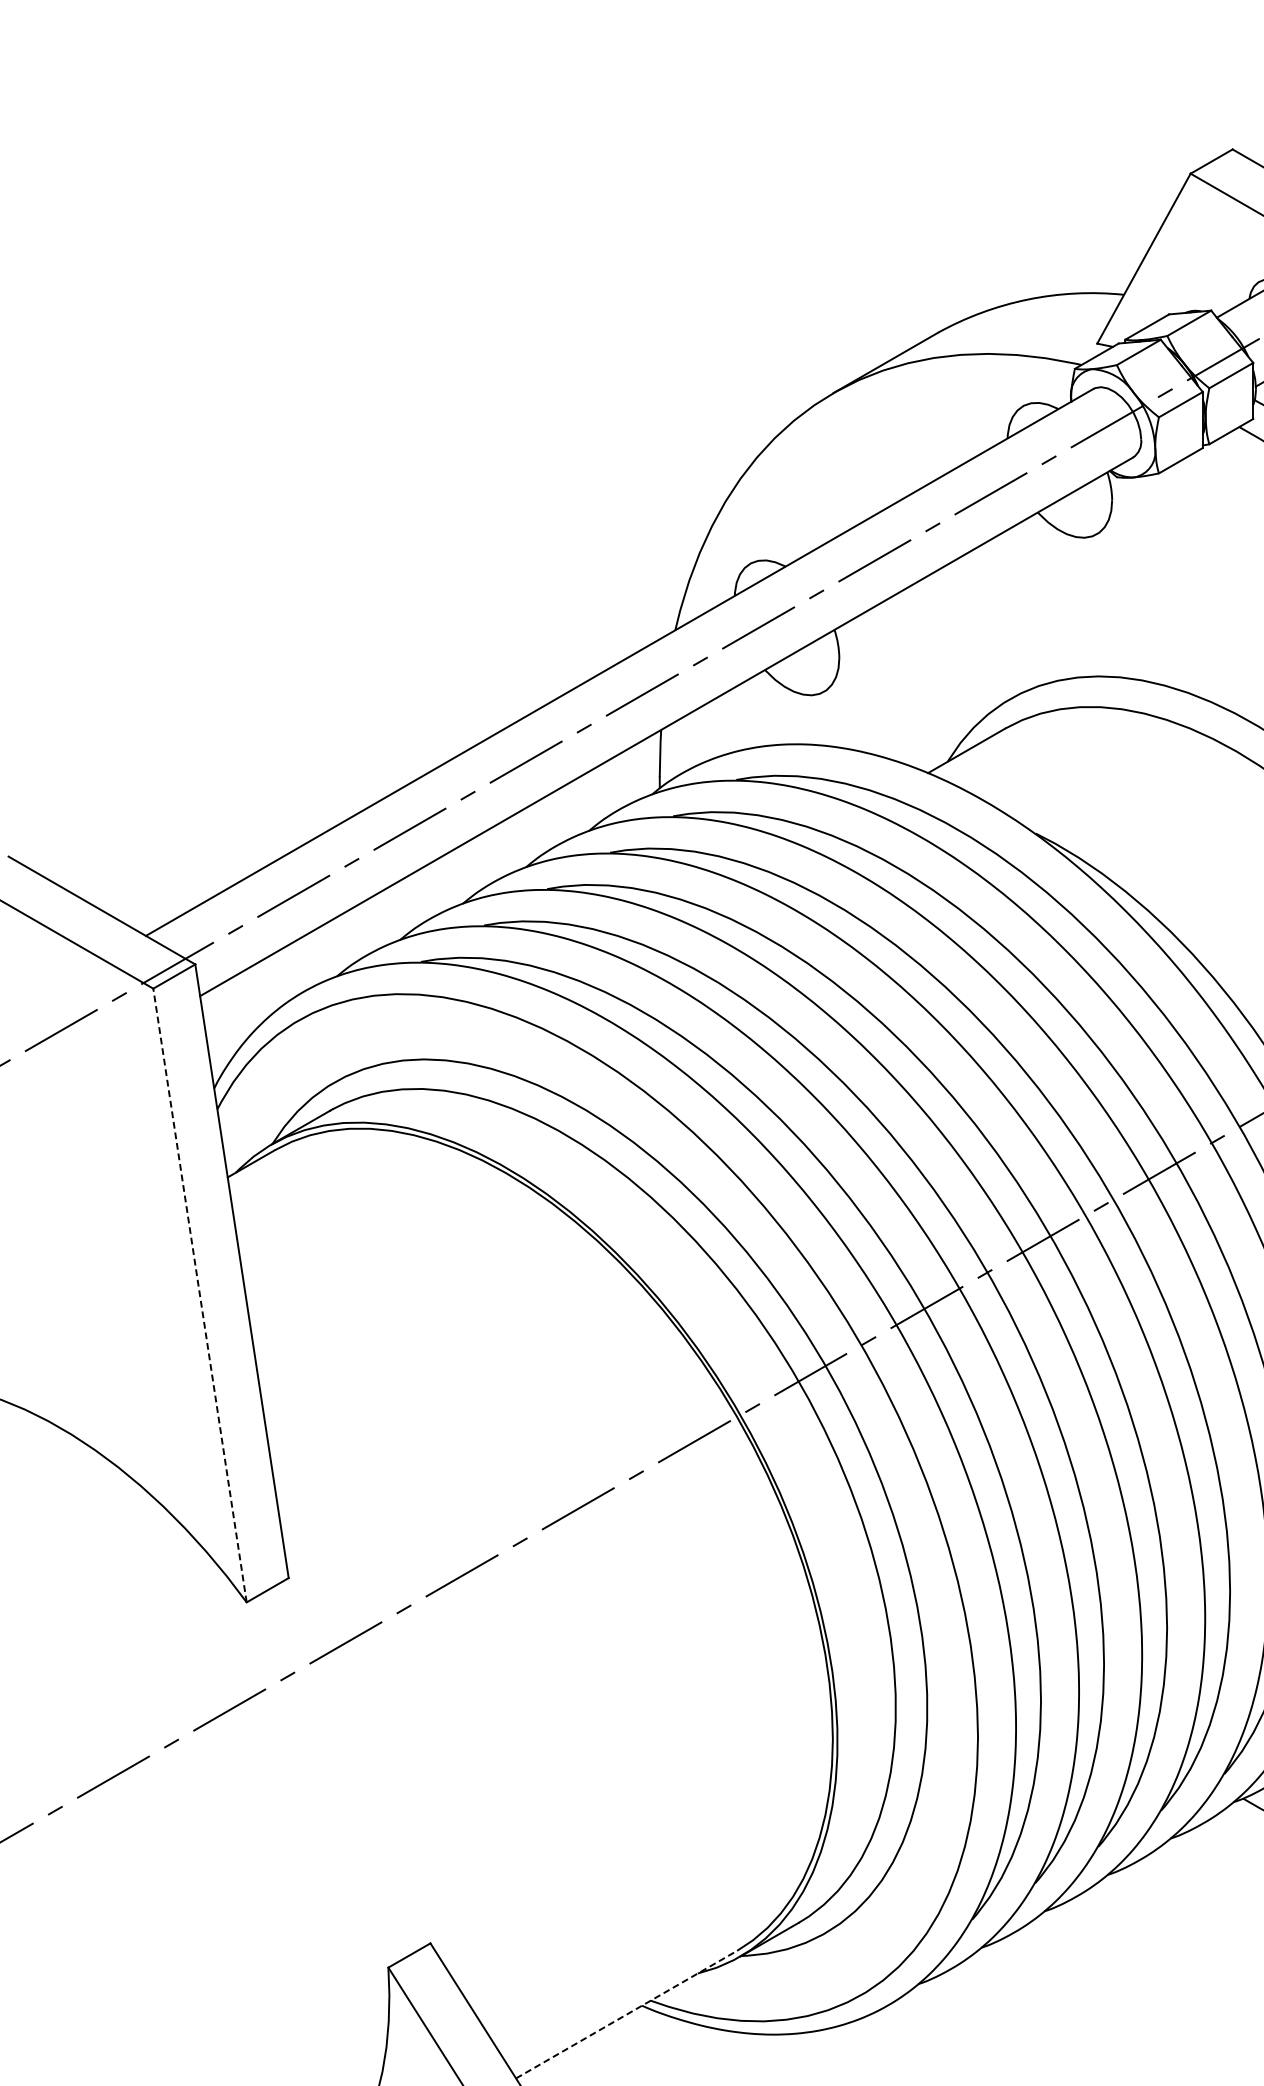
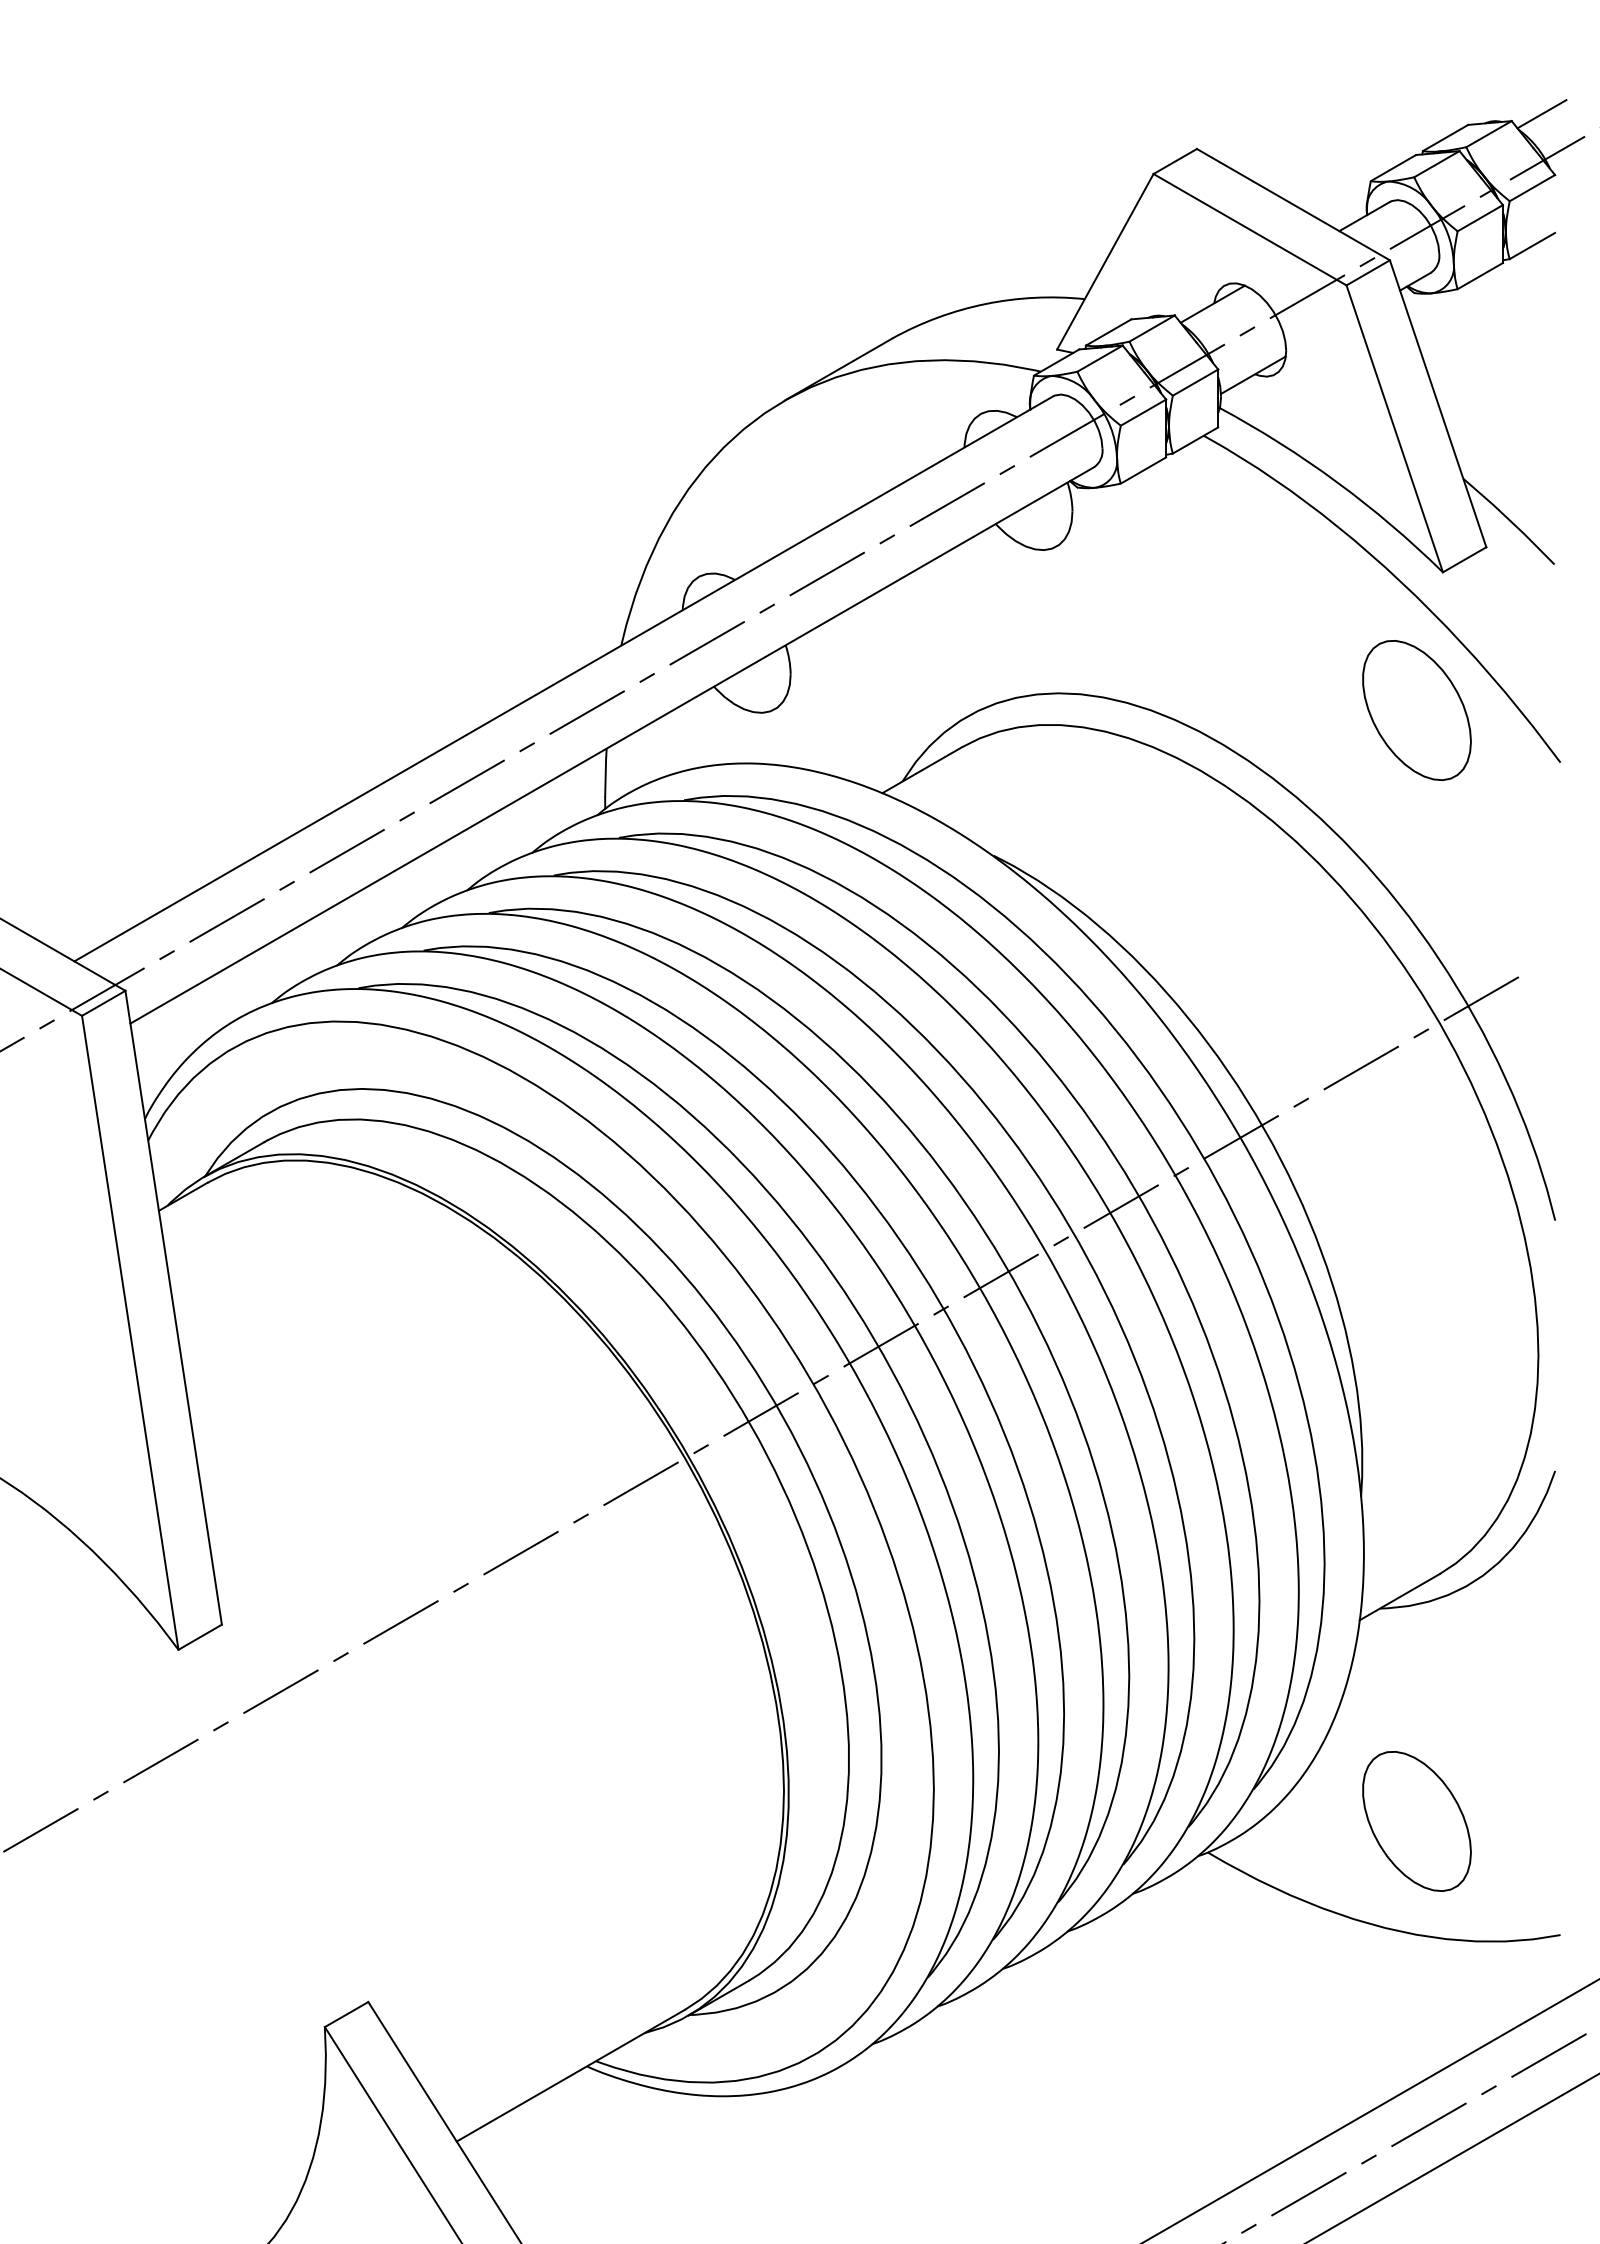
line: (200, 1295) -> (130, 1332), dashed -> solid
line: (626, 2014) -> (570, 2075), dashed -> solid

